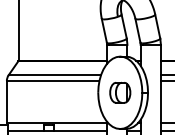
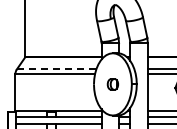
line: (54, 75) -> (56, 69), solid -> dashed
part: (119, 92) -> (112, 84), size x0.6

